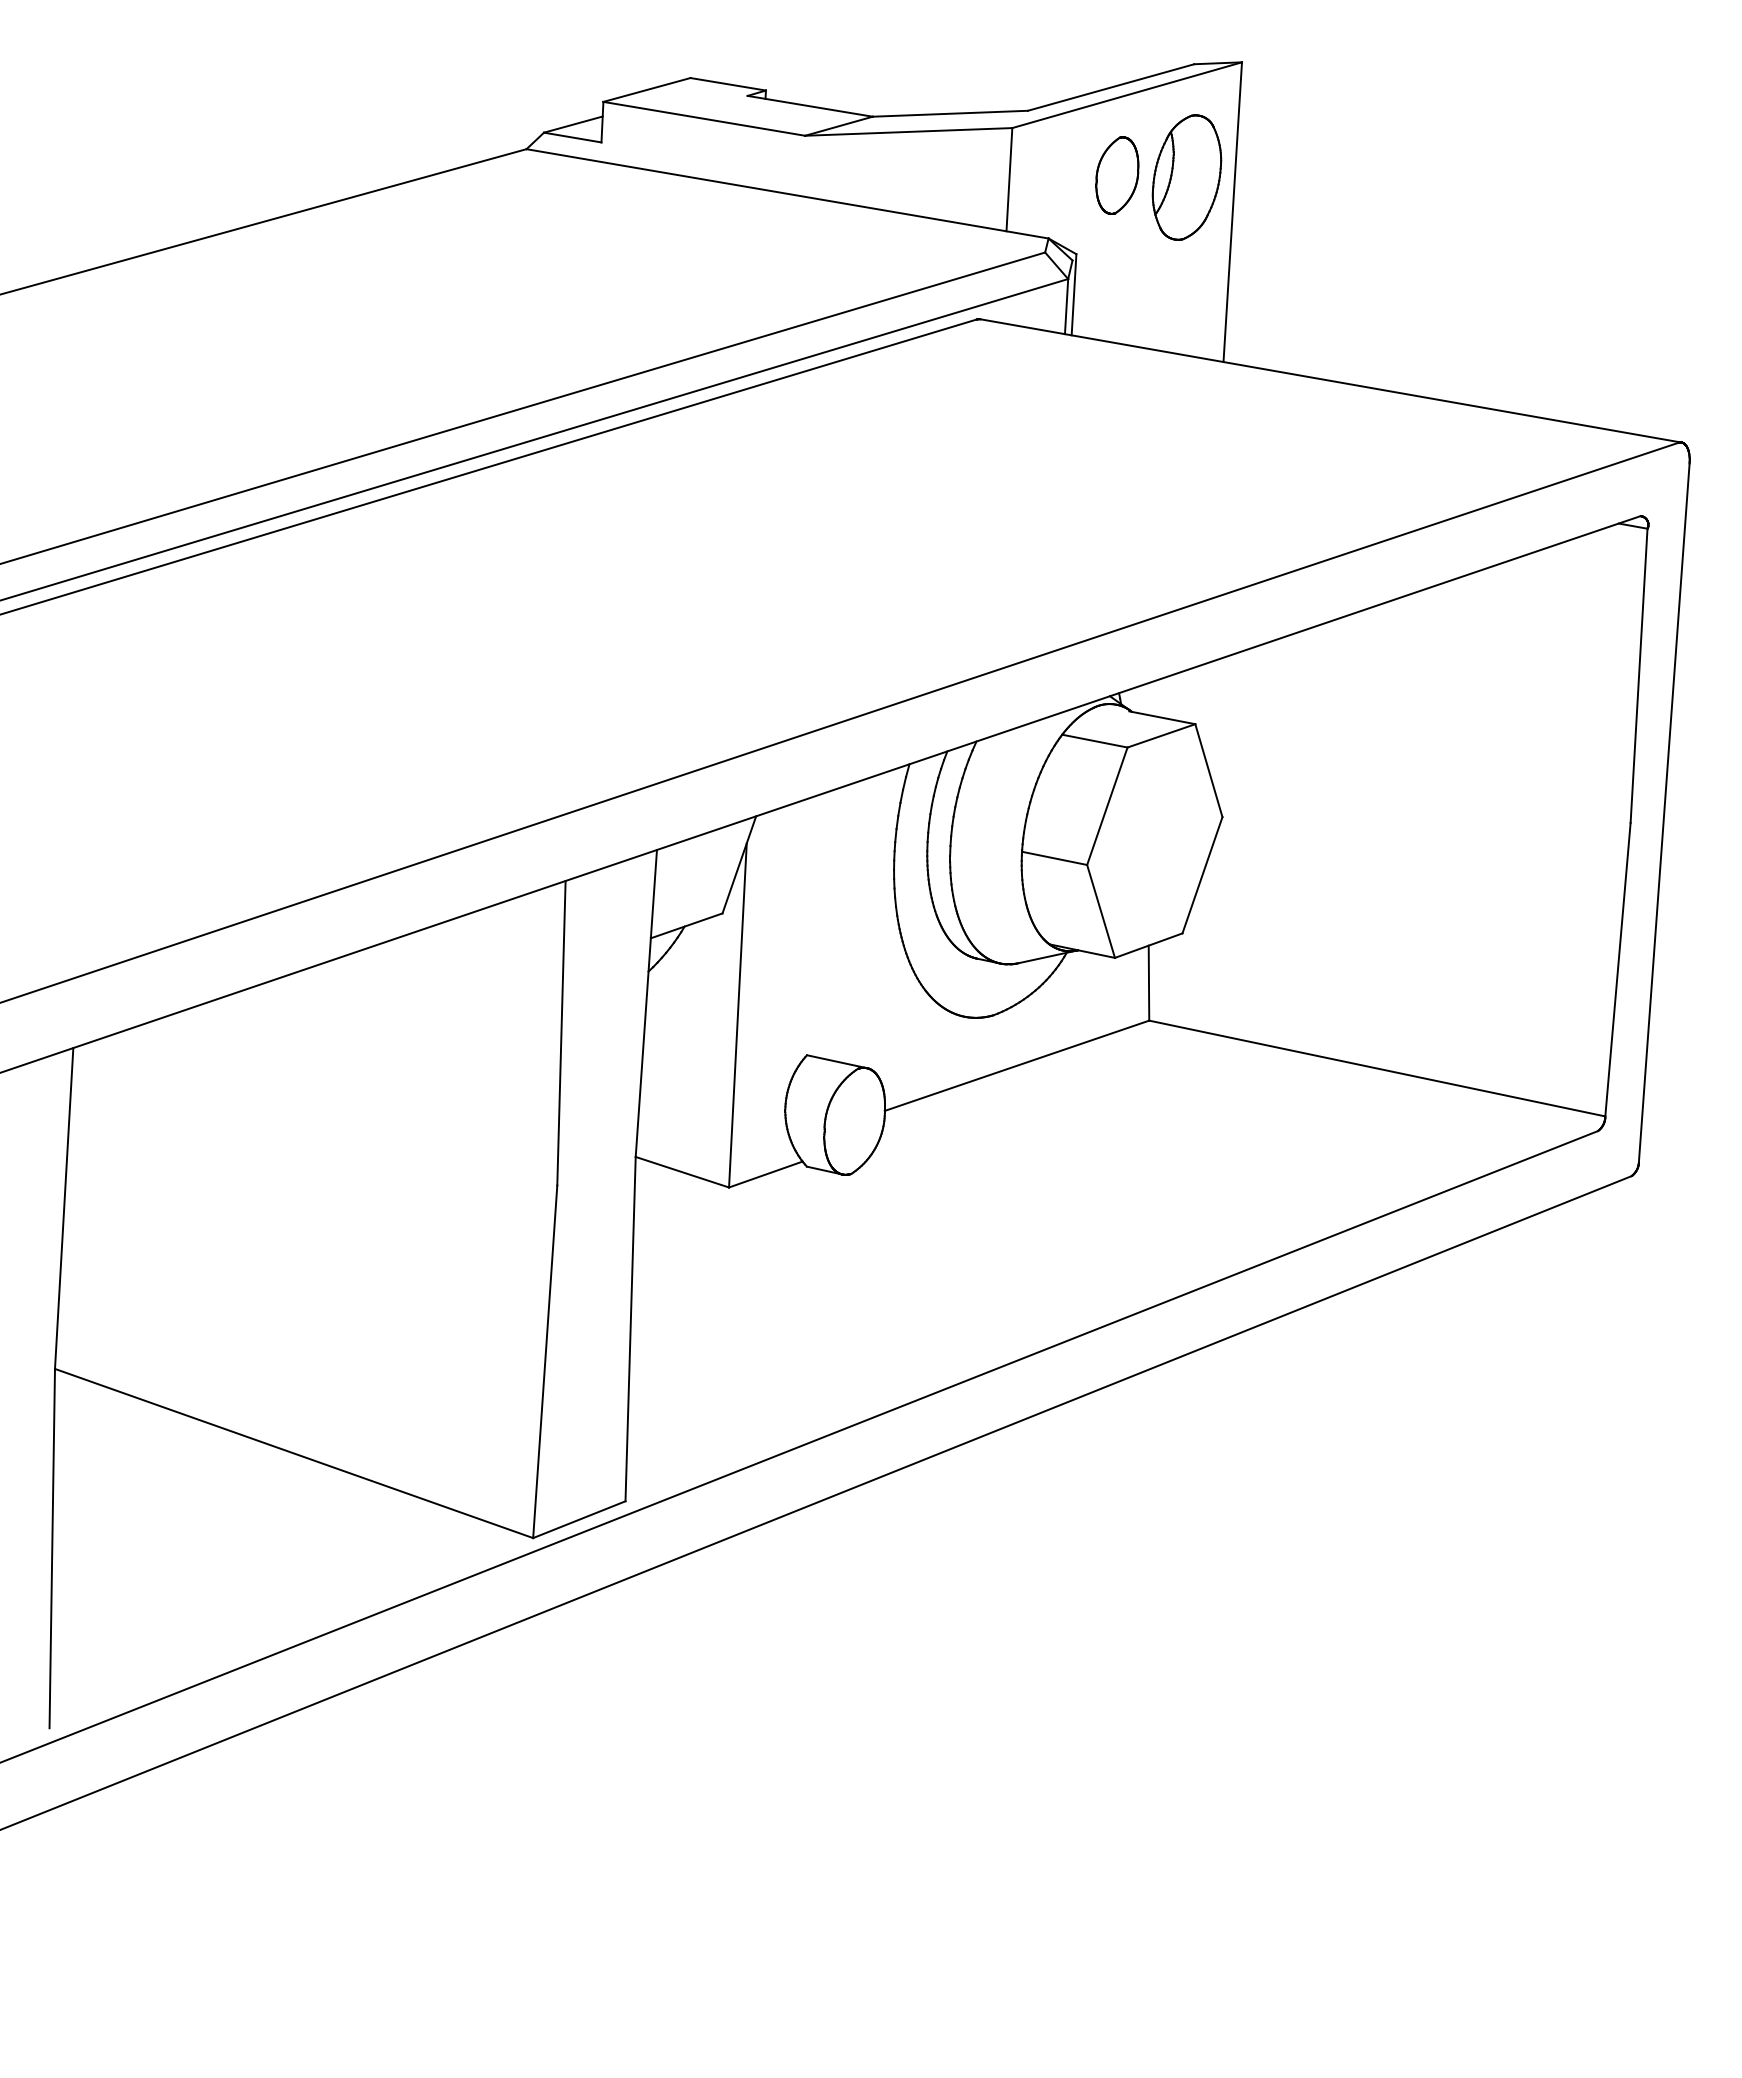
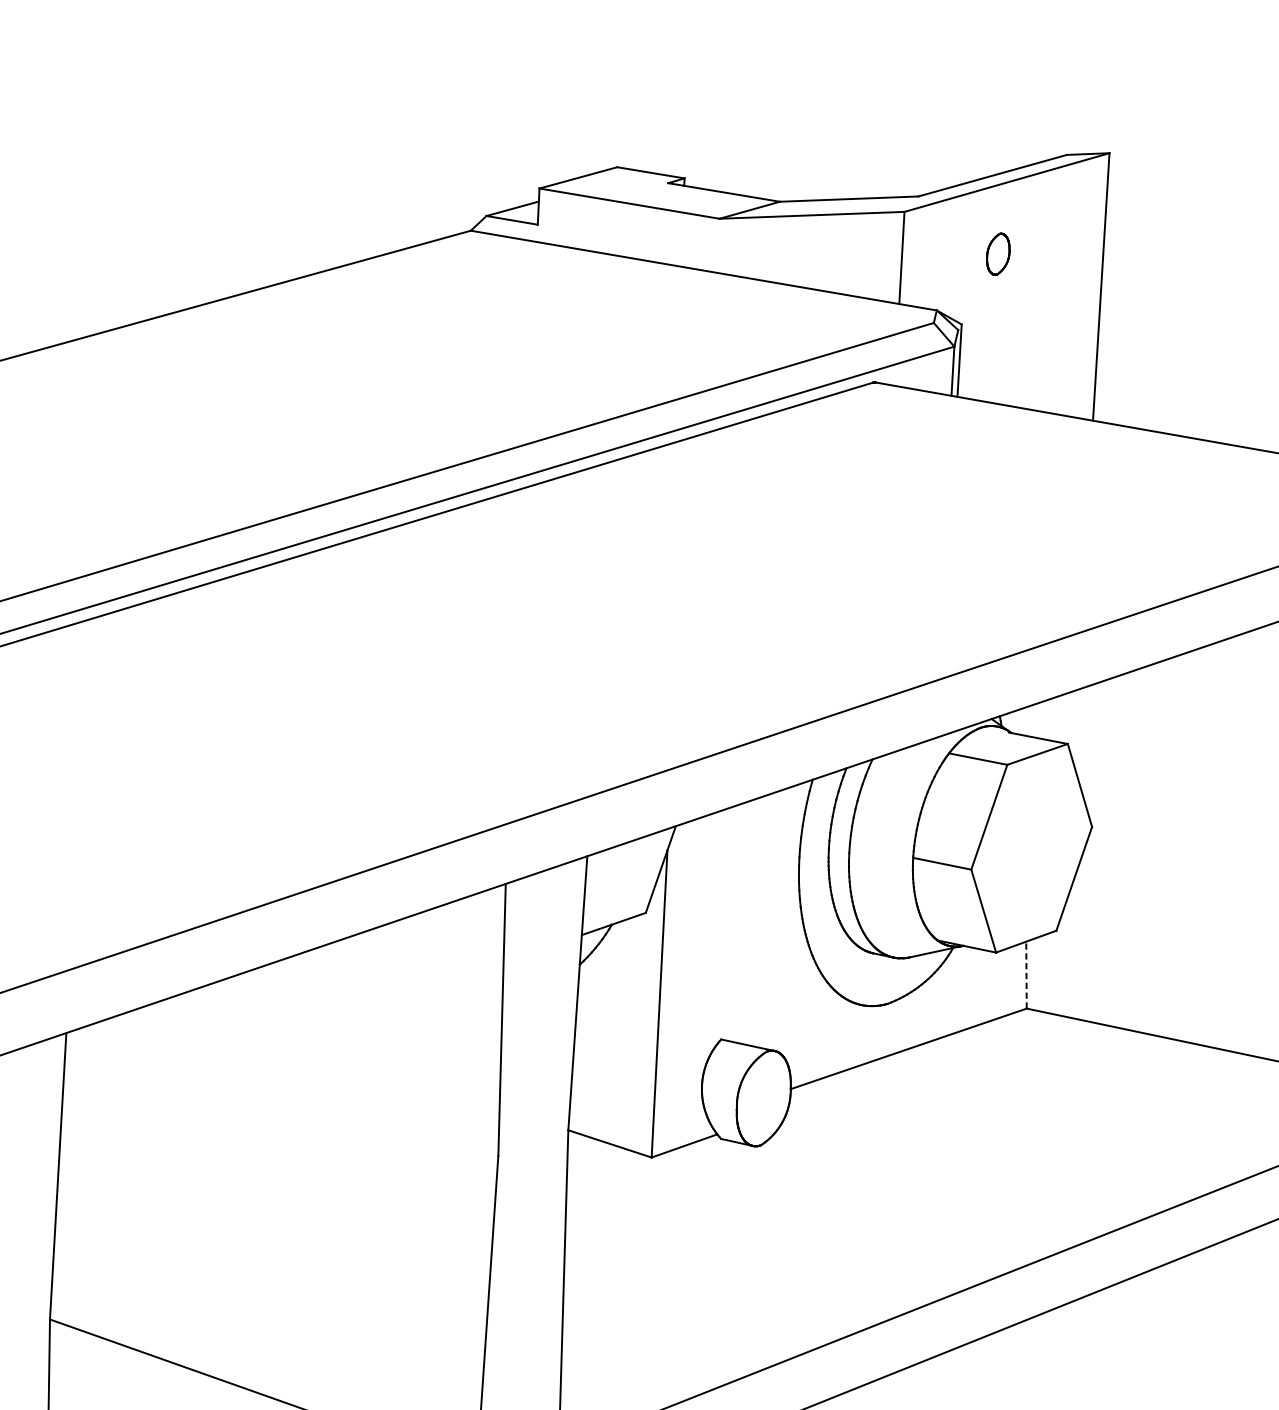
part: (1117, 175) -> (998, 254), size x0.6
part: (1186, 177) -> (1059, 256), removed
line: (1148, 982) -> (1026, 974), solid -> dashed

